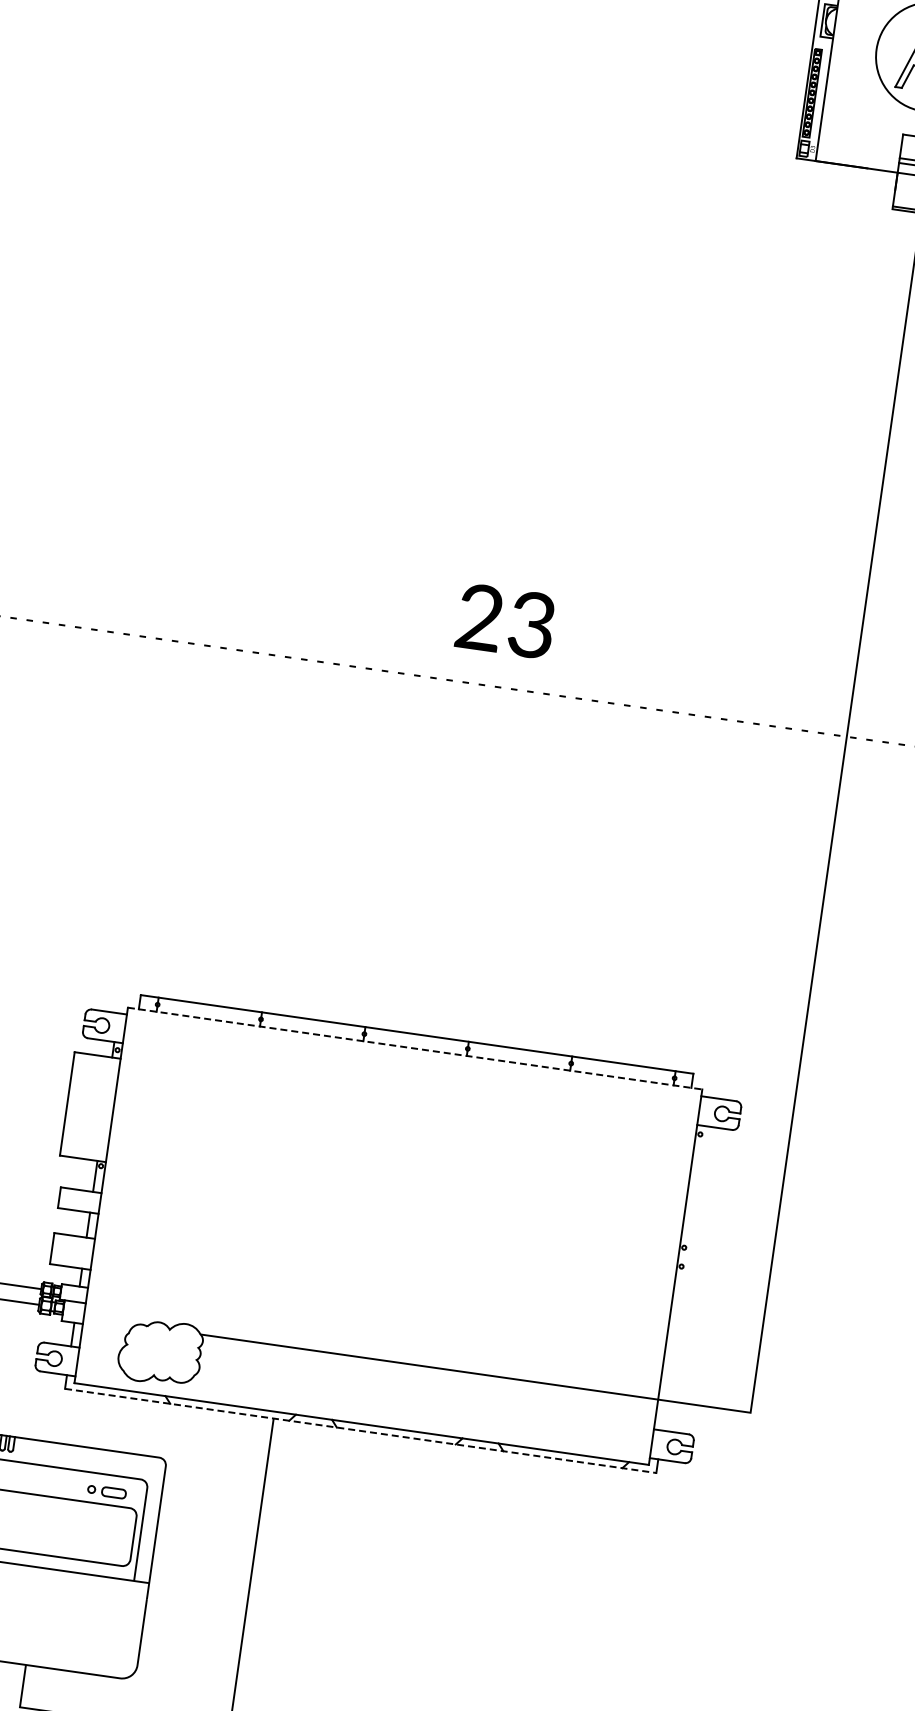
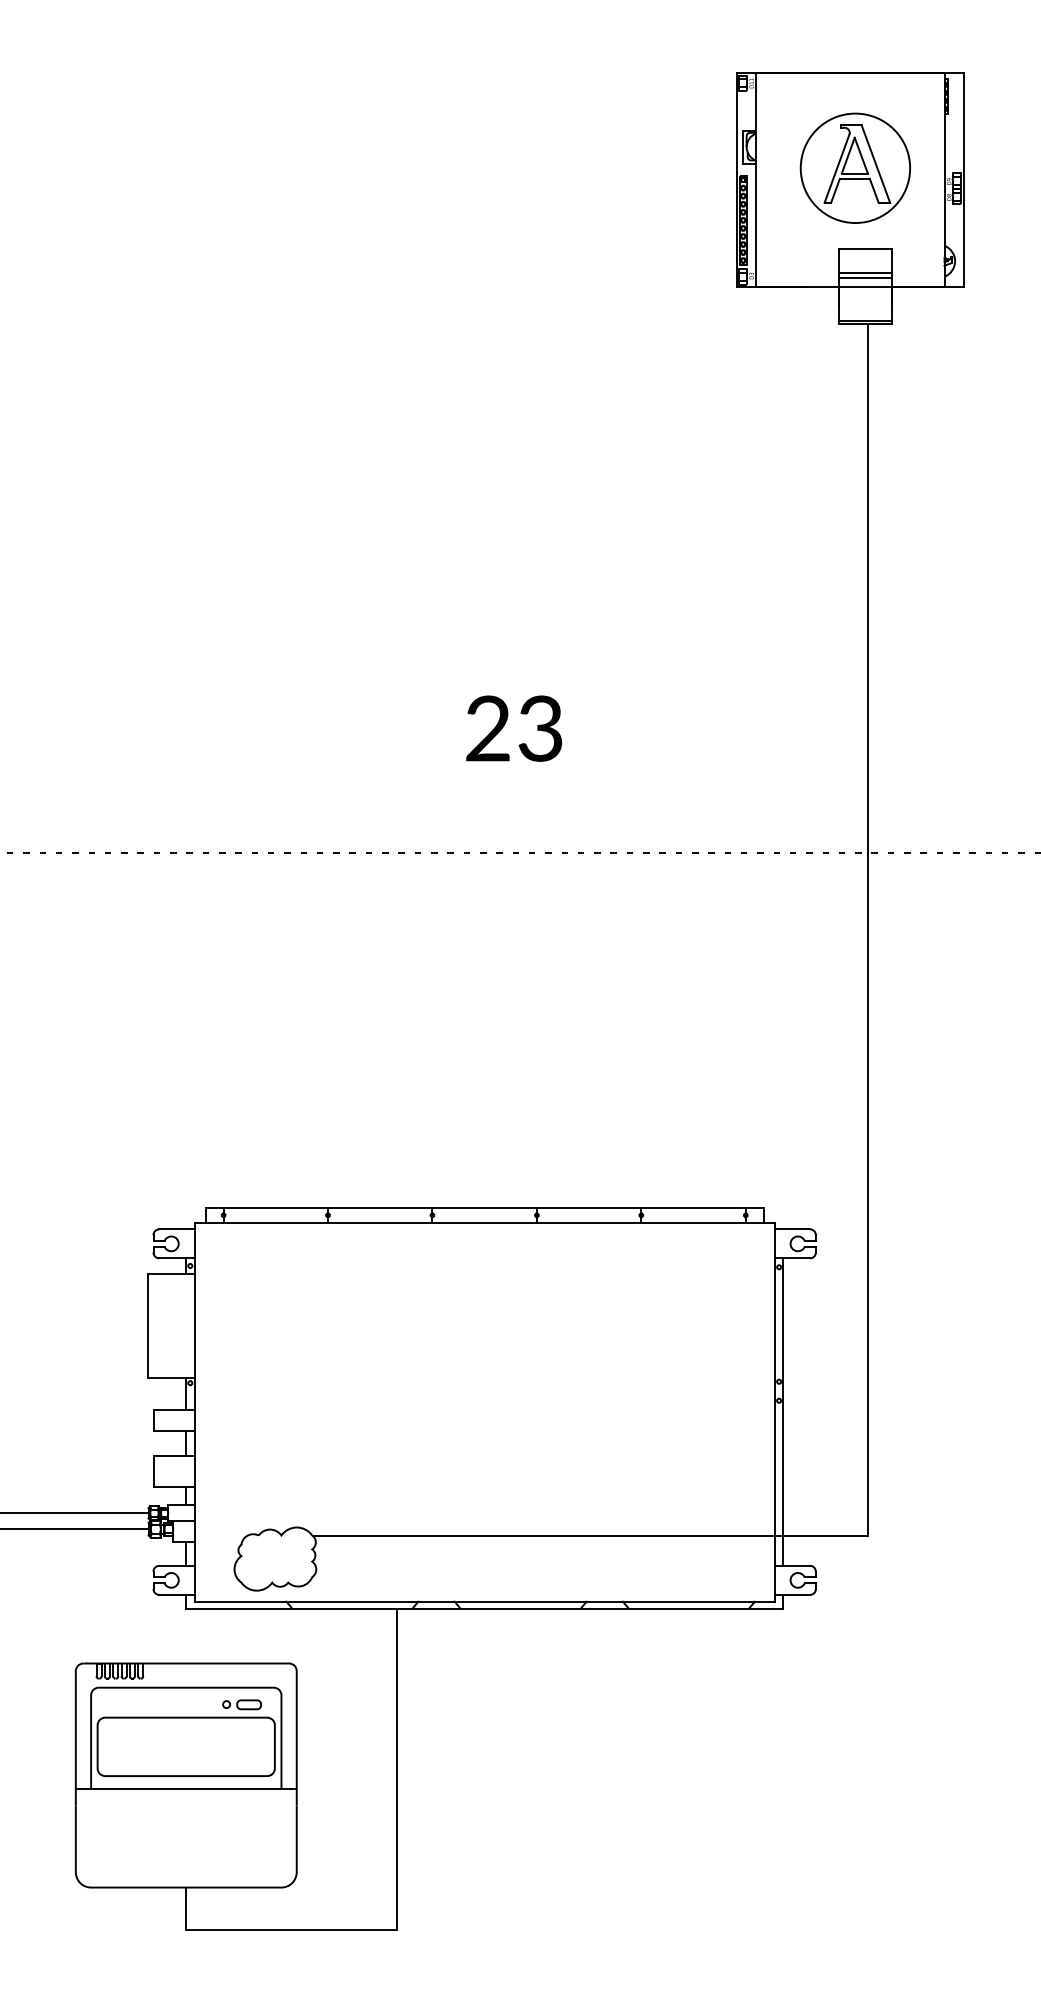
text: (506, 621) -> (514, 728), moved
line: (415, 1048) -> (485, 1222), dashed -> solid
line: (684, 1277) -> (783, 1411), added
line: (360, 1430) -> (484, 1608), dashed -> solid

